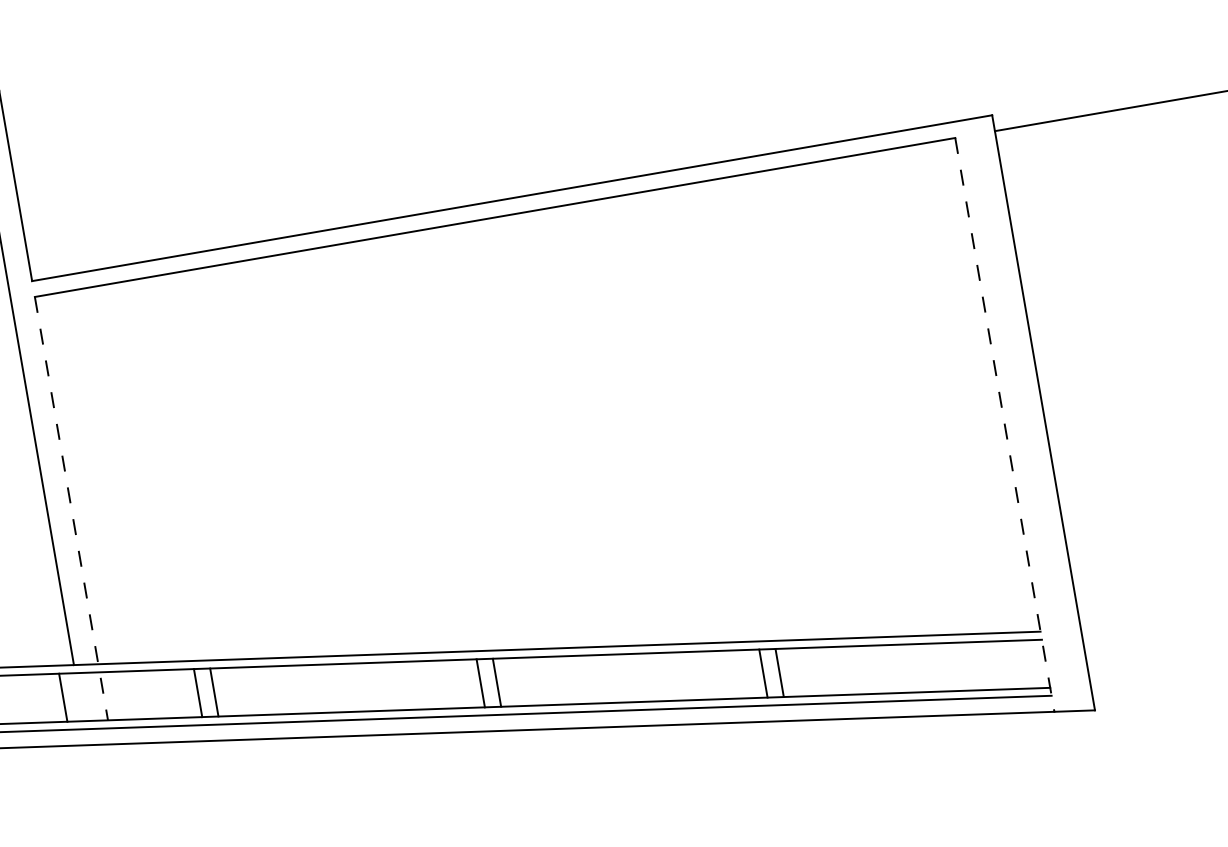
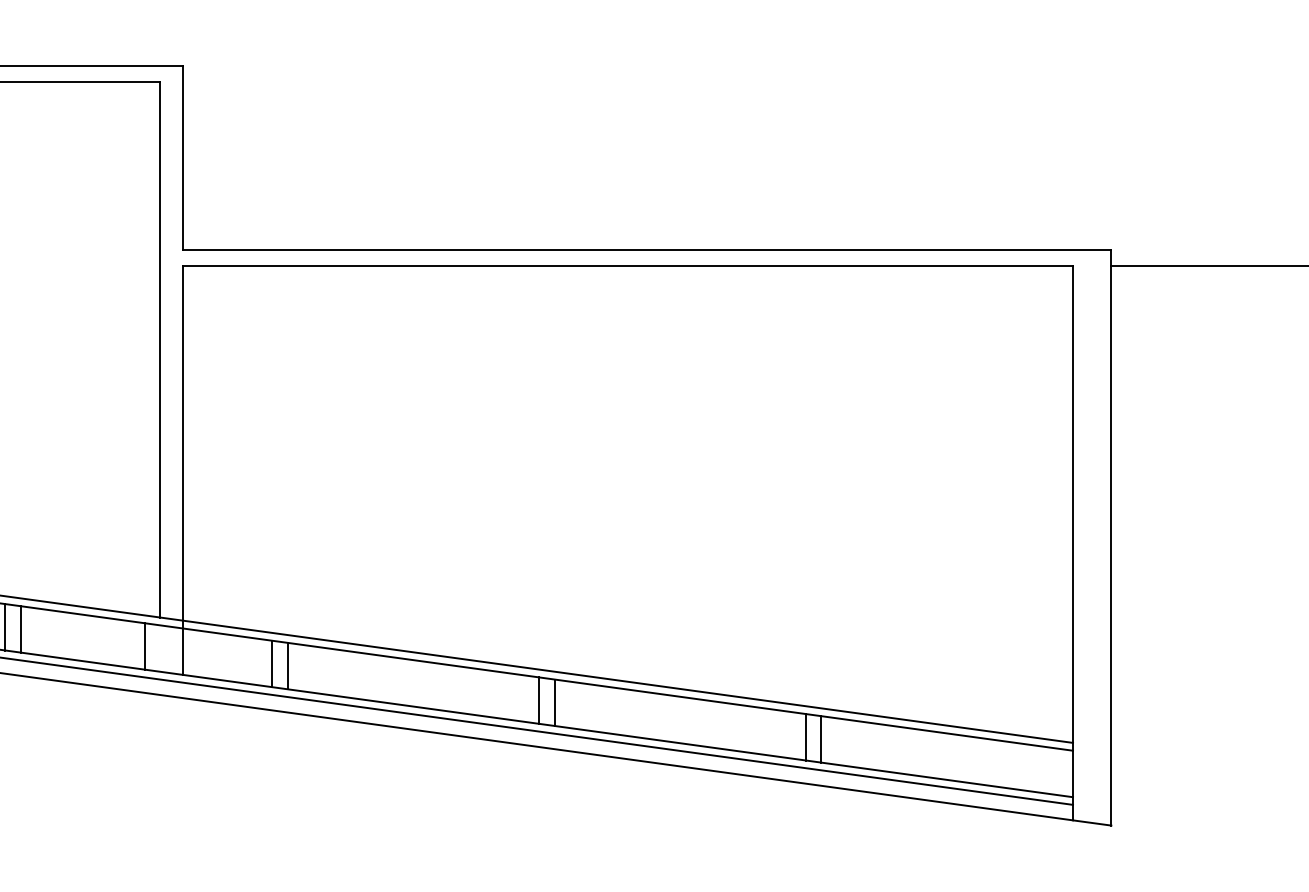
line: (1005, 425) -> (1073, 543), dashed -> solid
line: (71, 508) -> (183, 470), dashed -> solid

